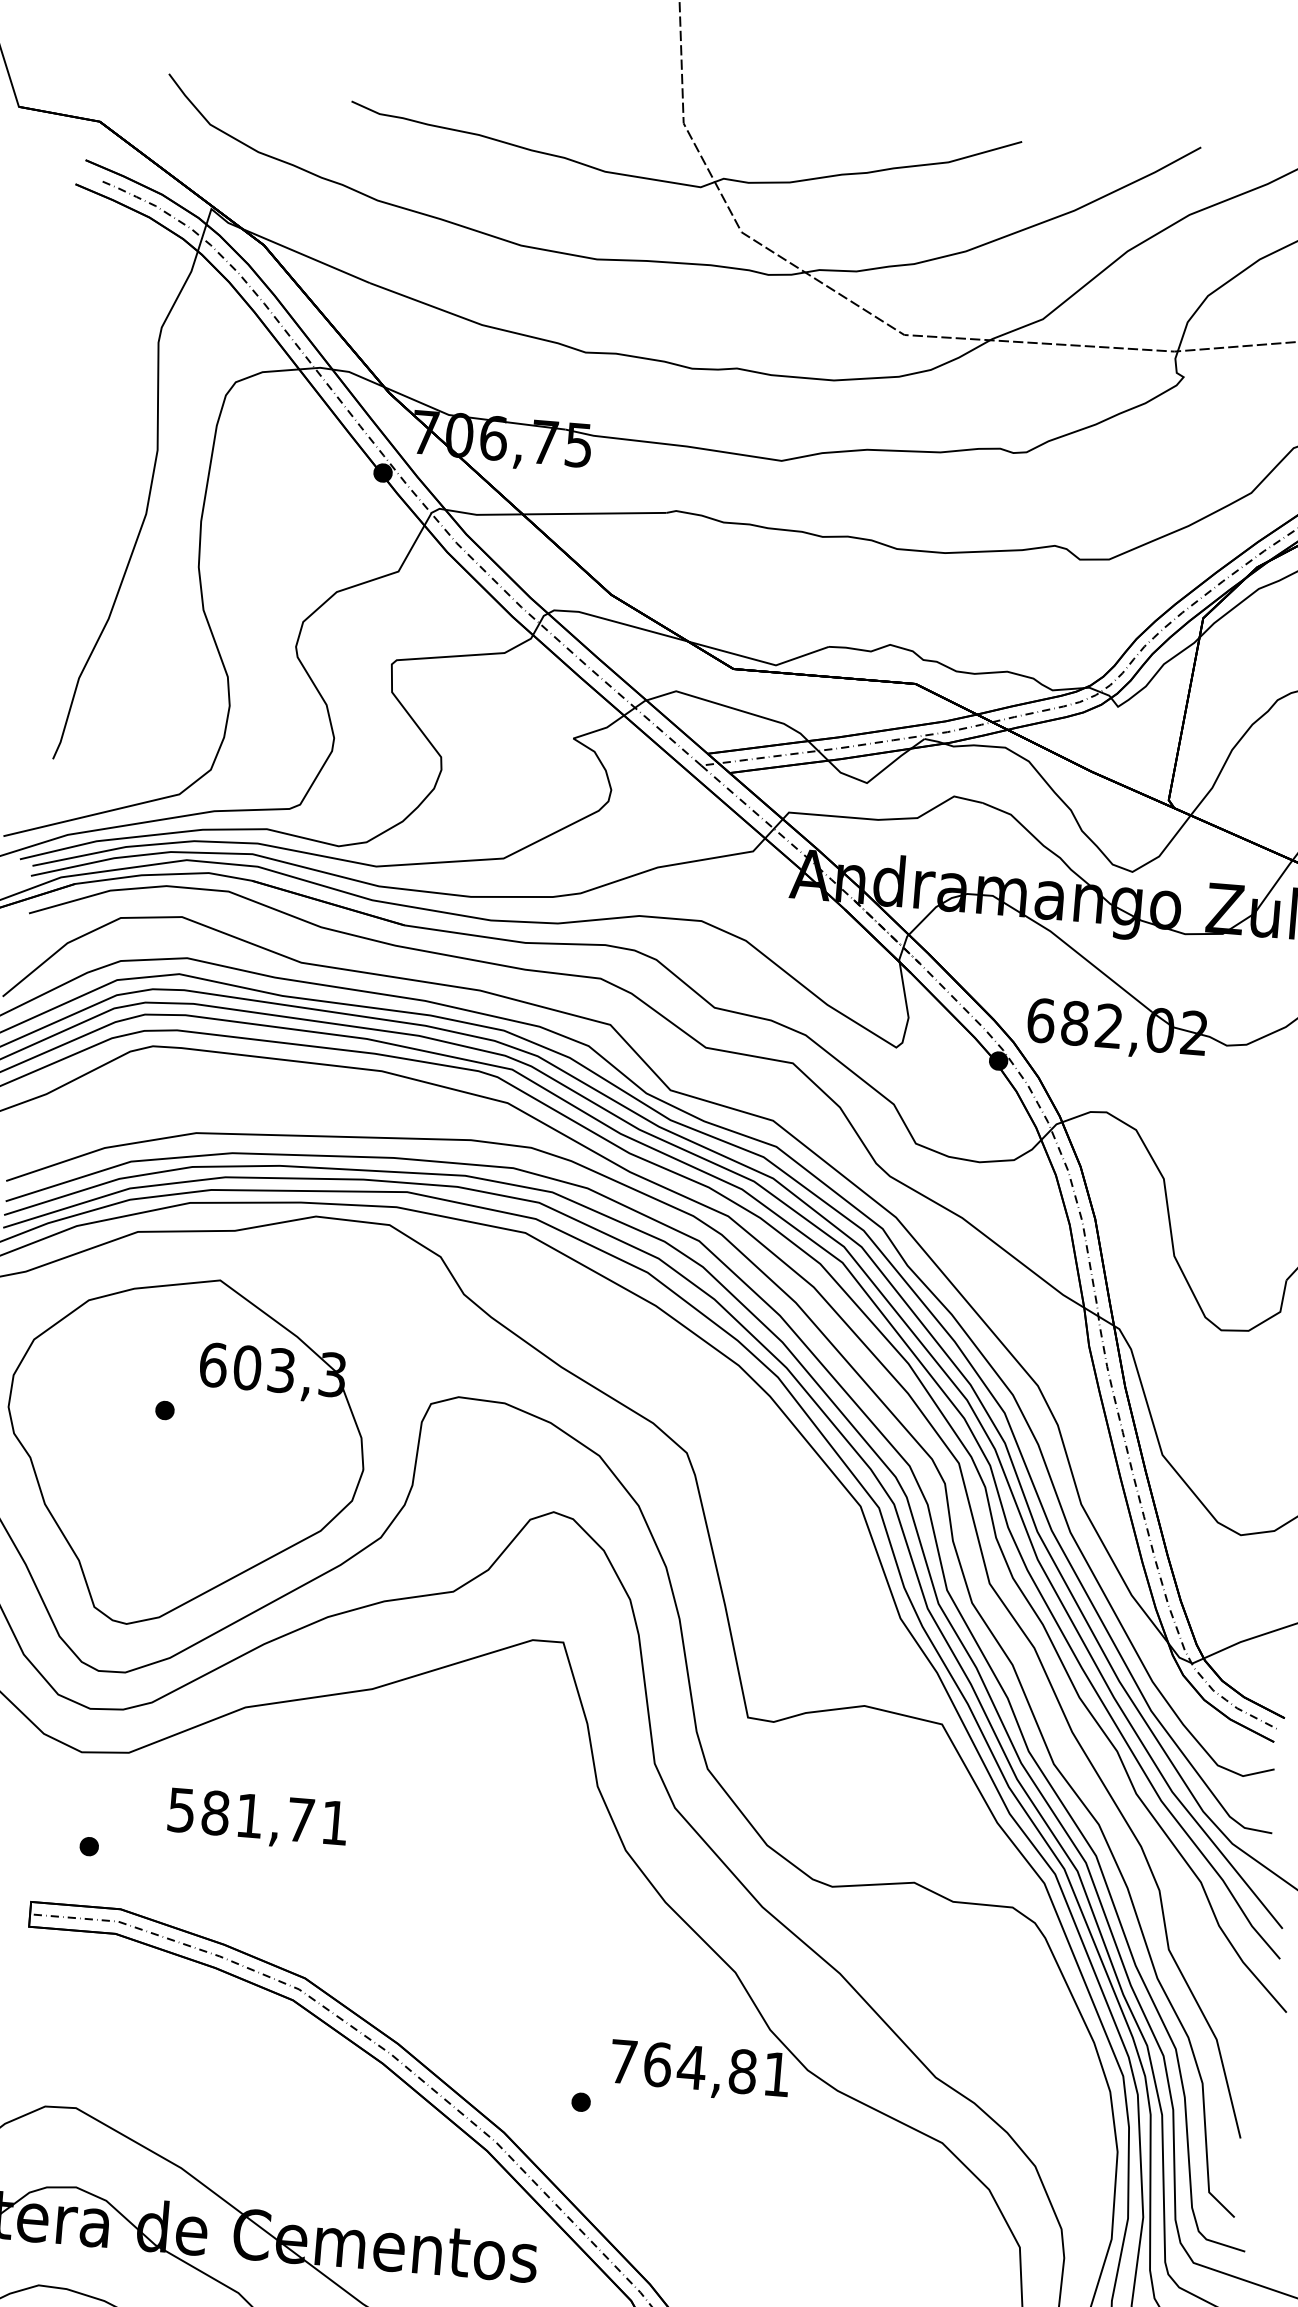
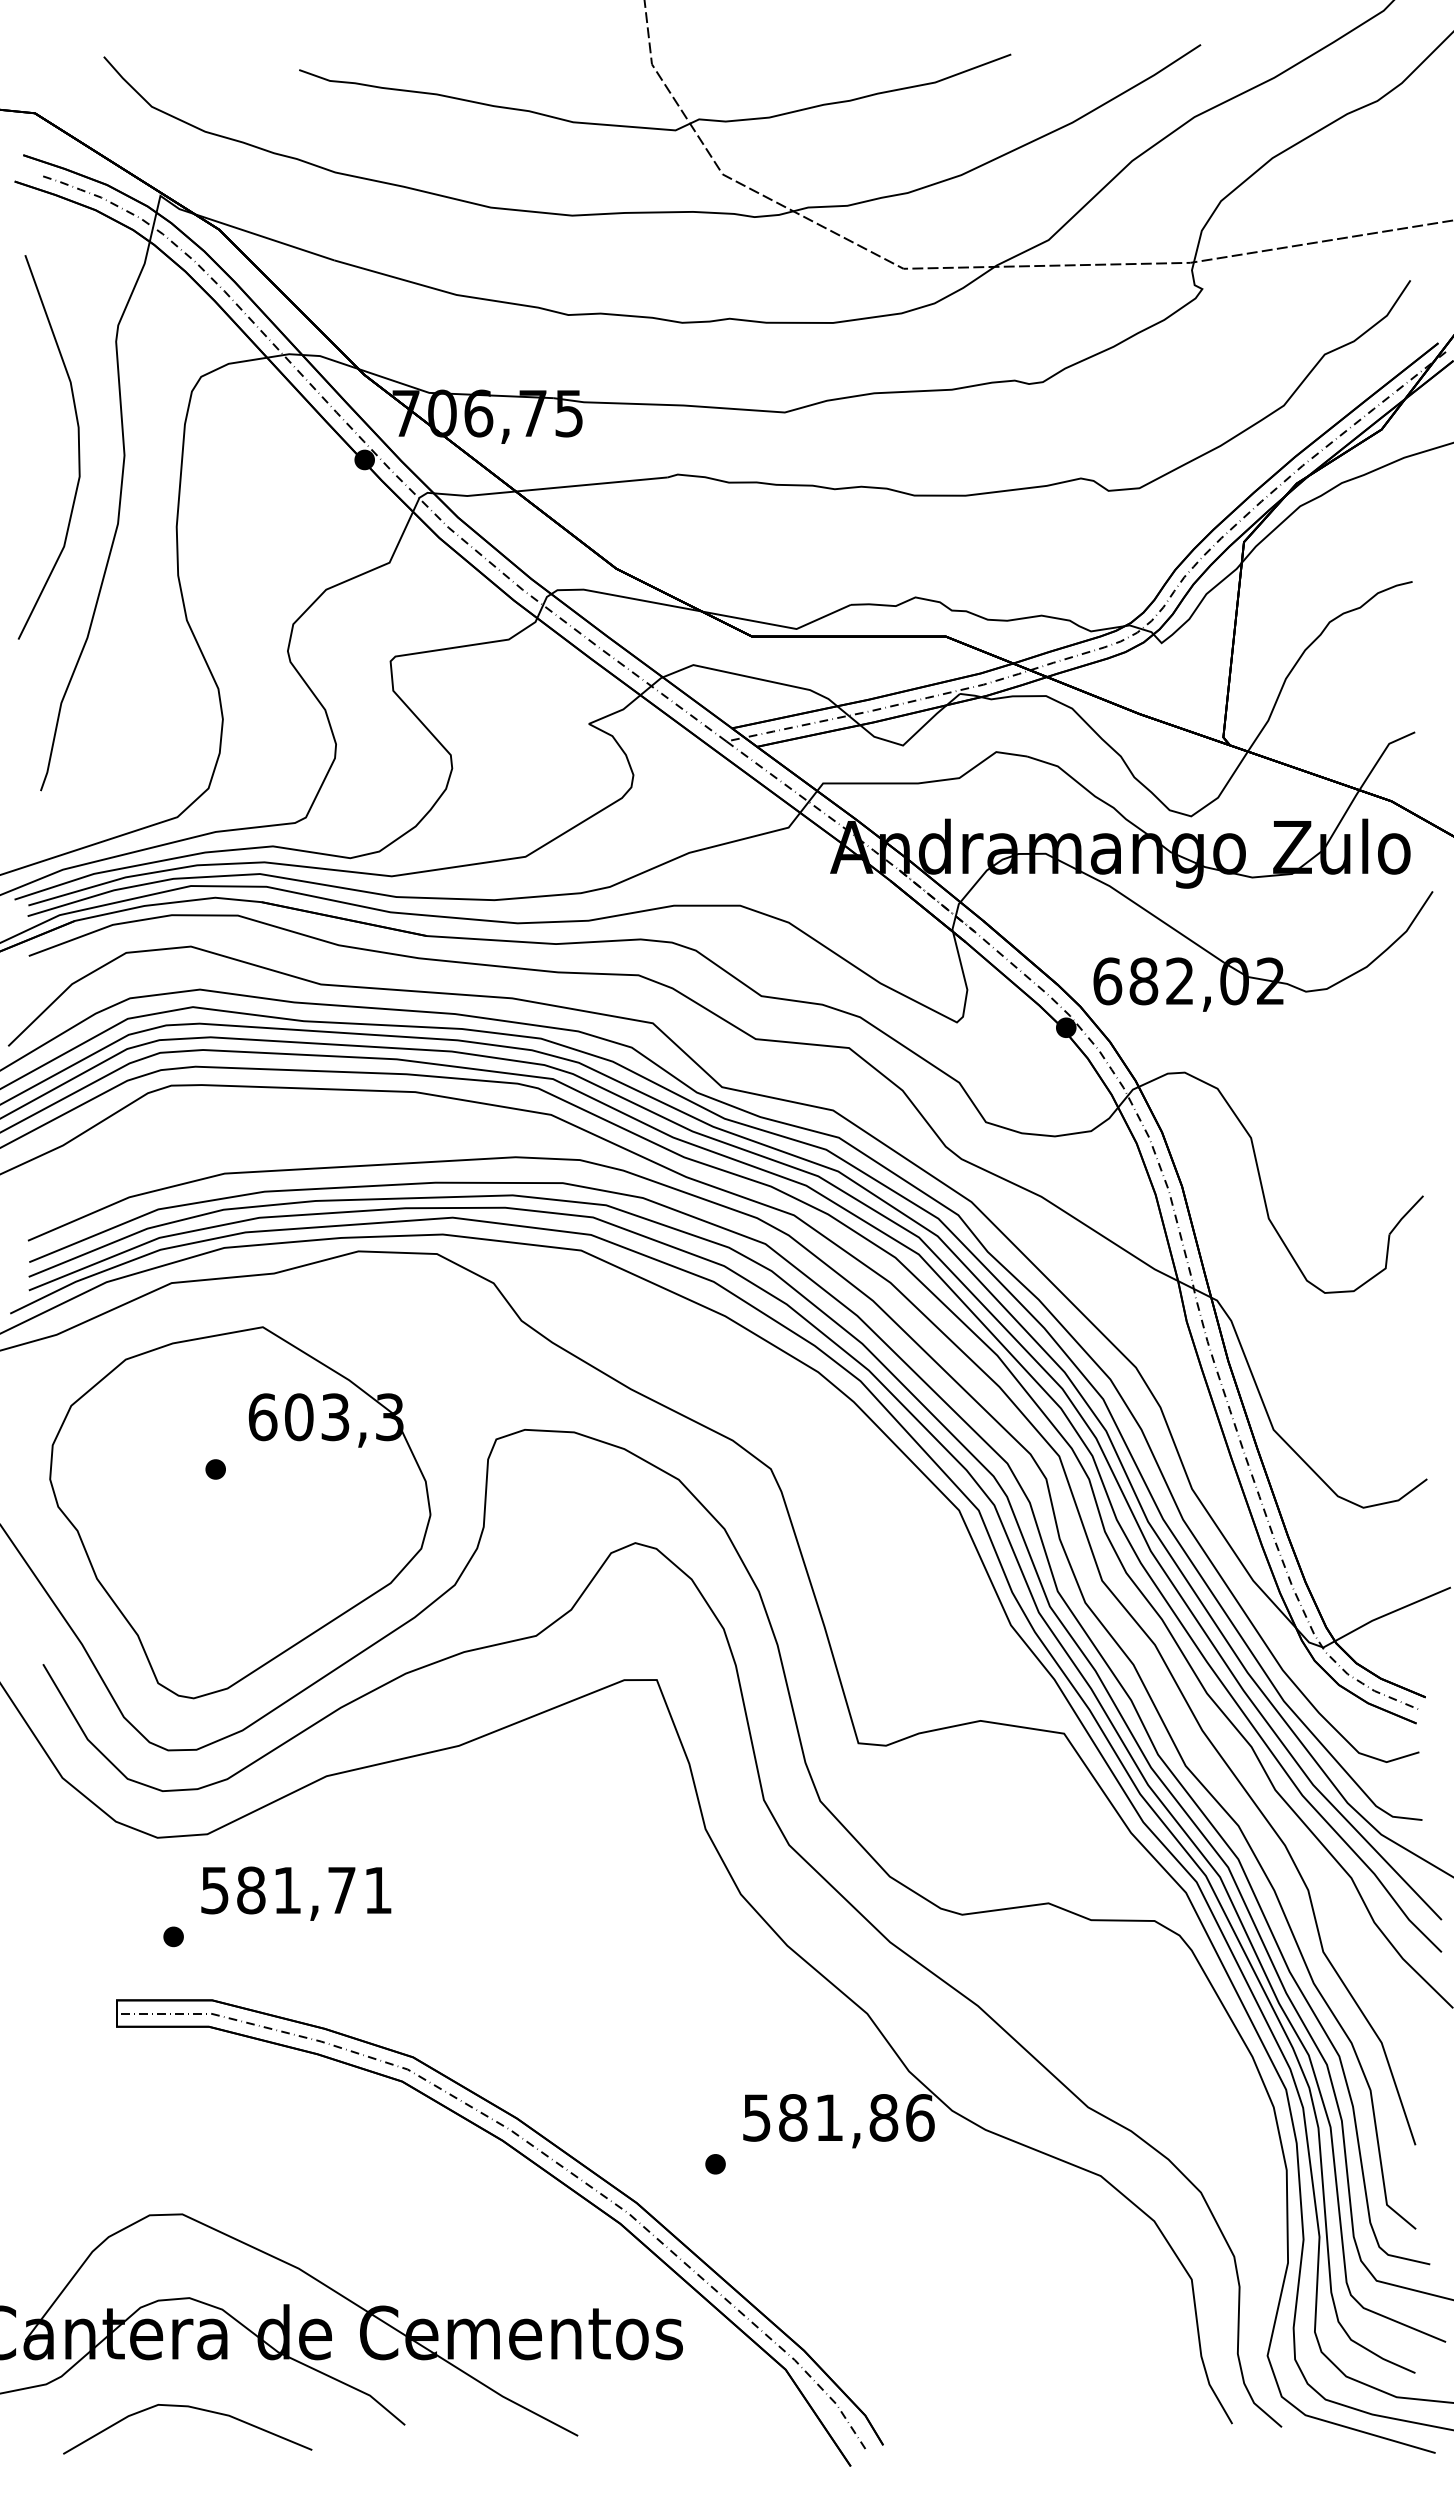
curve: (114, 439) -> (78, 447), added
text: (257, 1819) -> (296, 1893), moved
text: (700, 2067) -> (838, 2117), 764,81 -> 581,86

